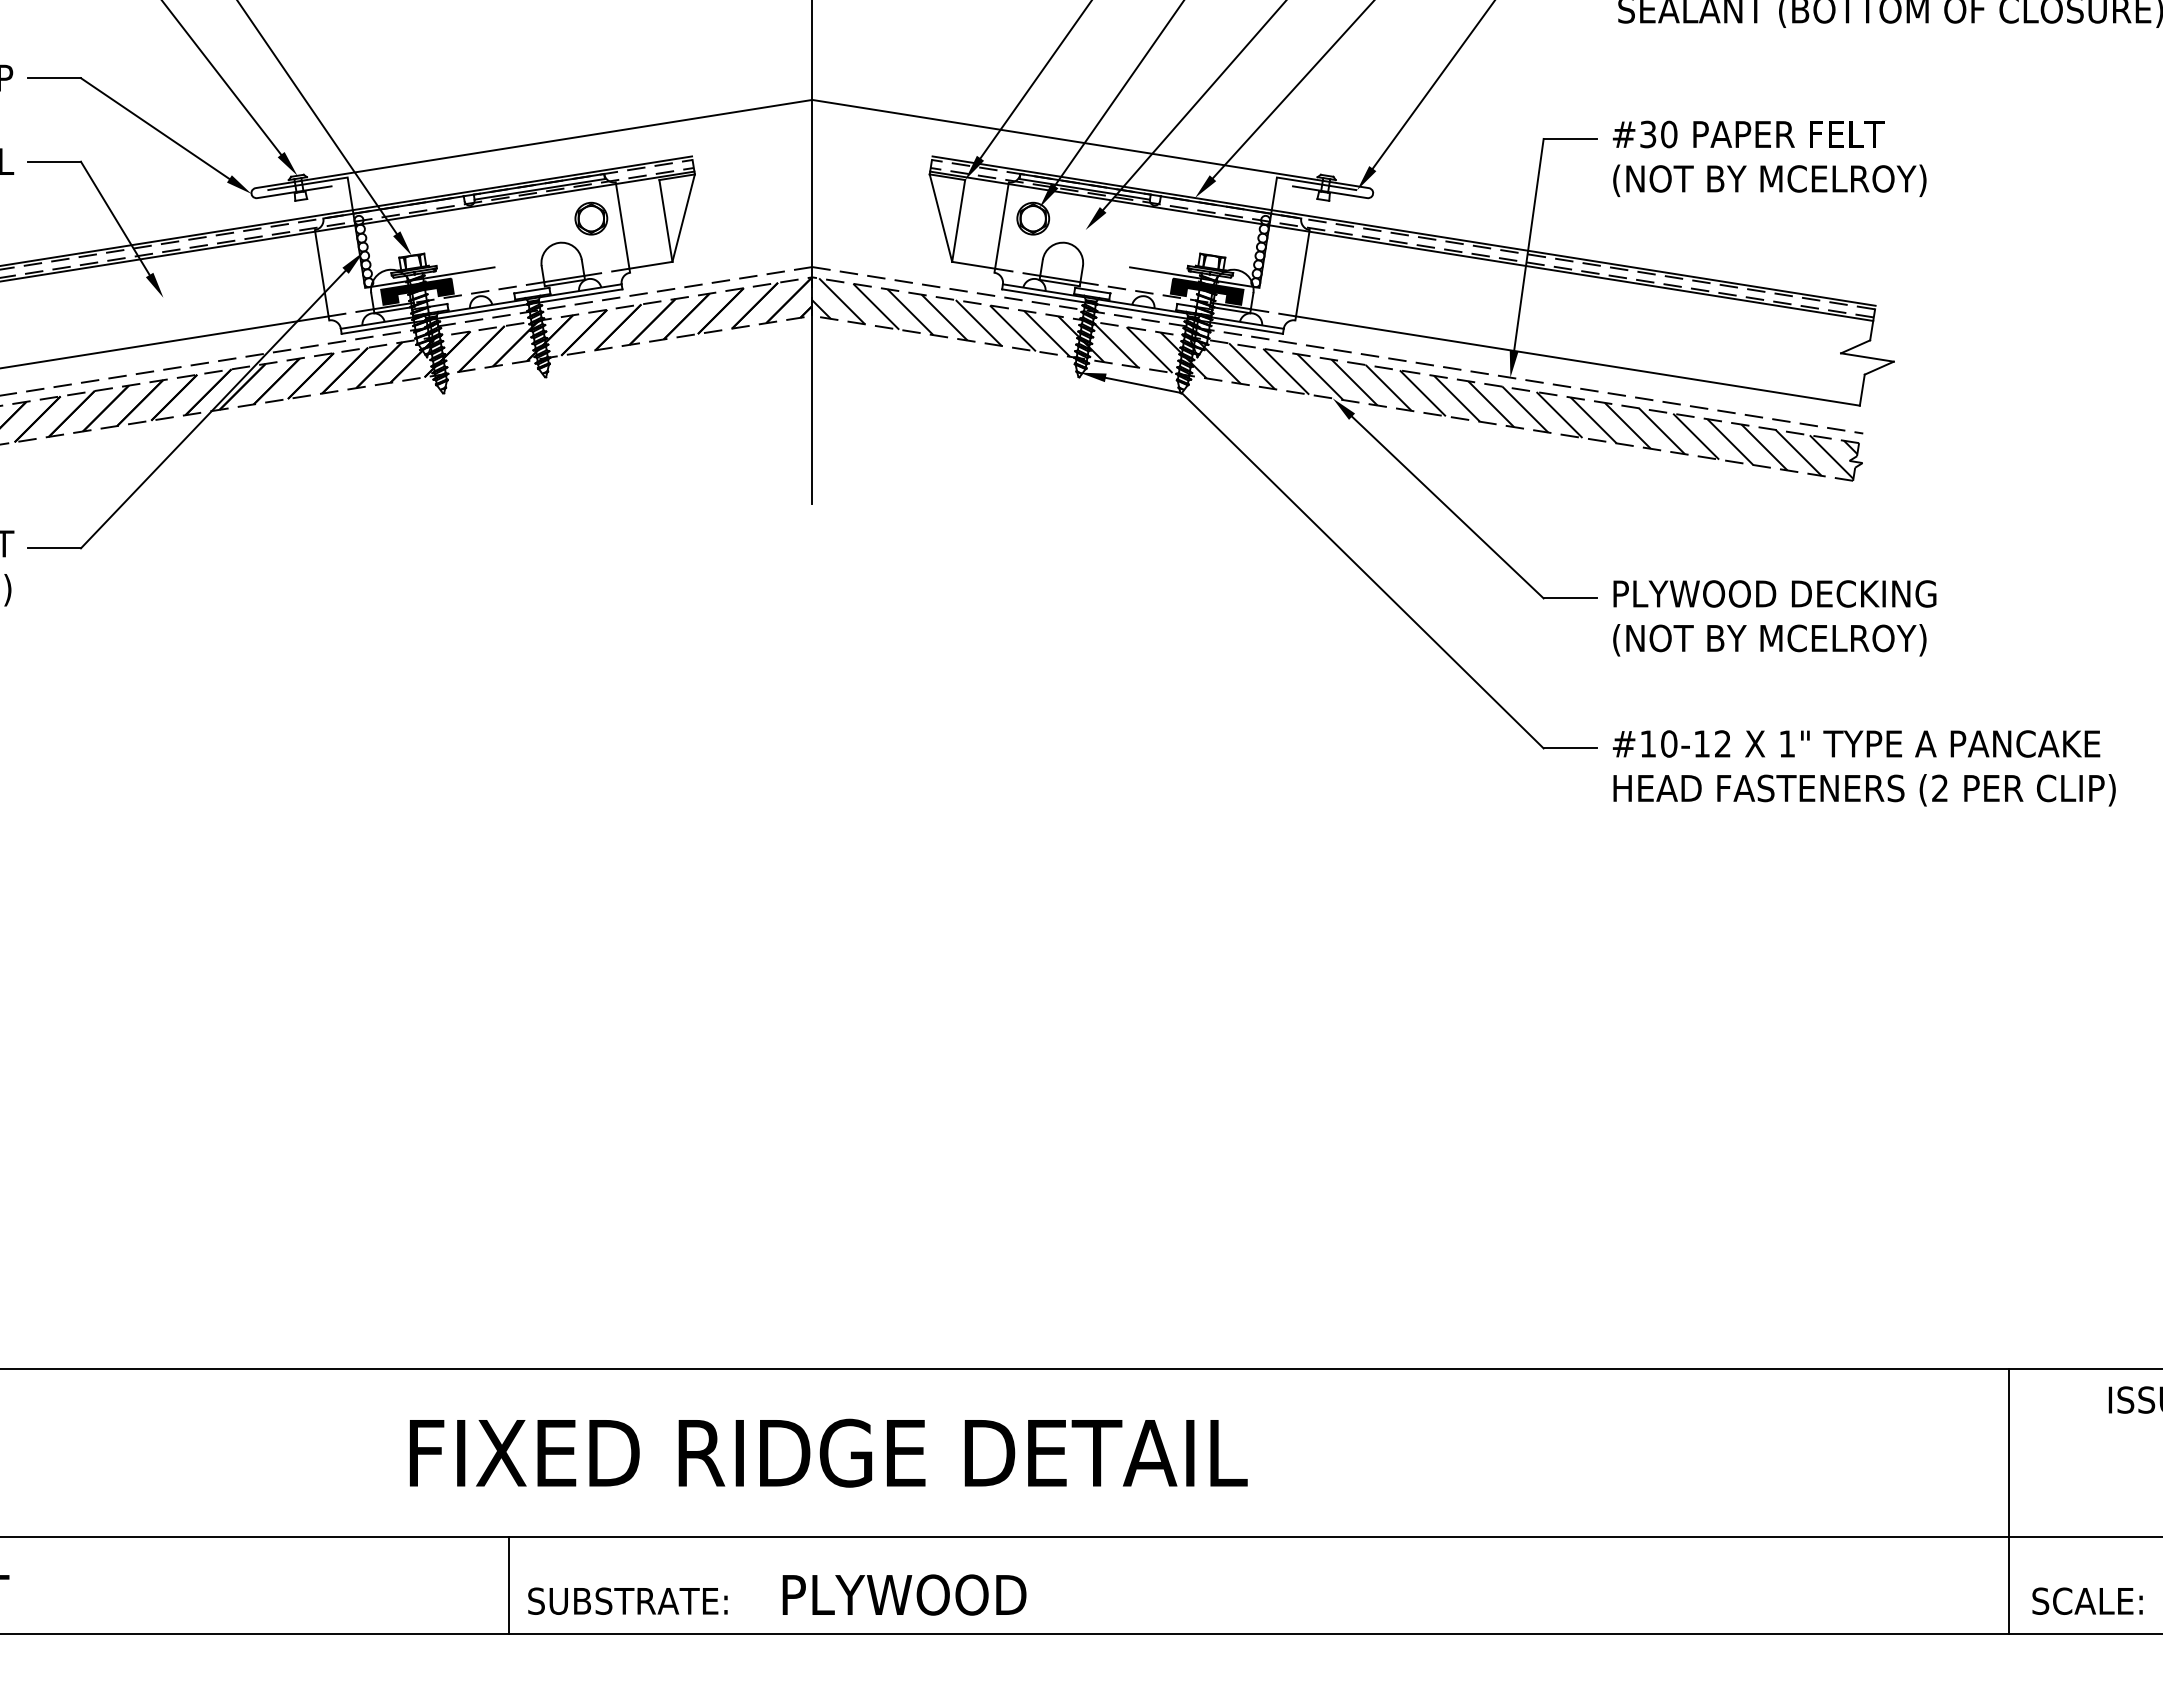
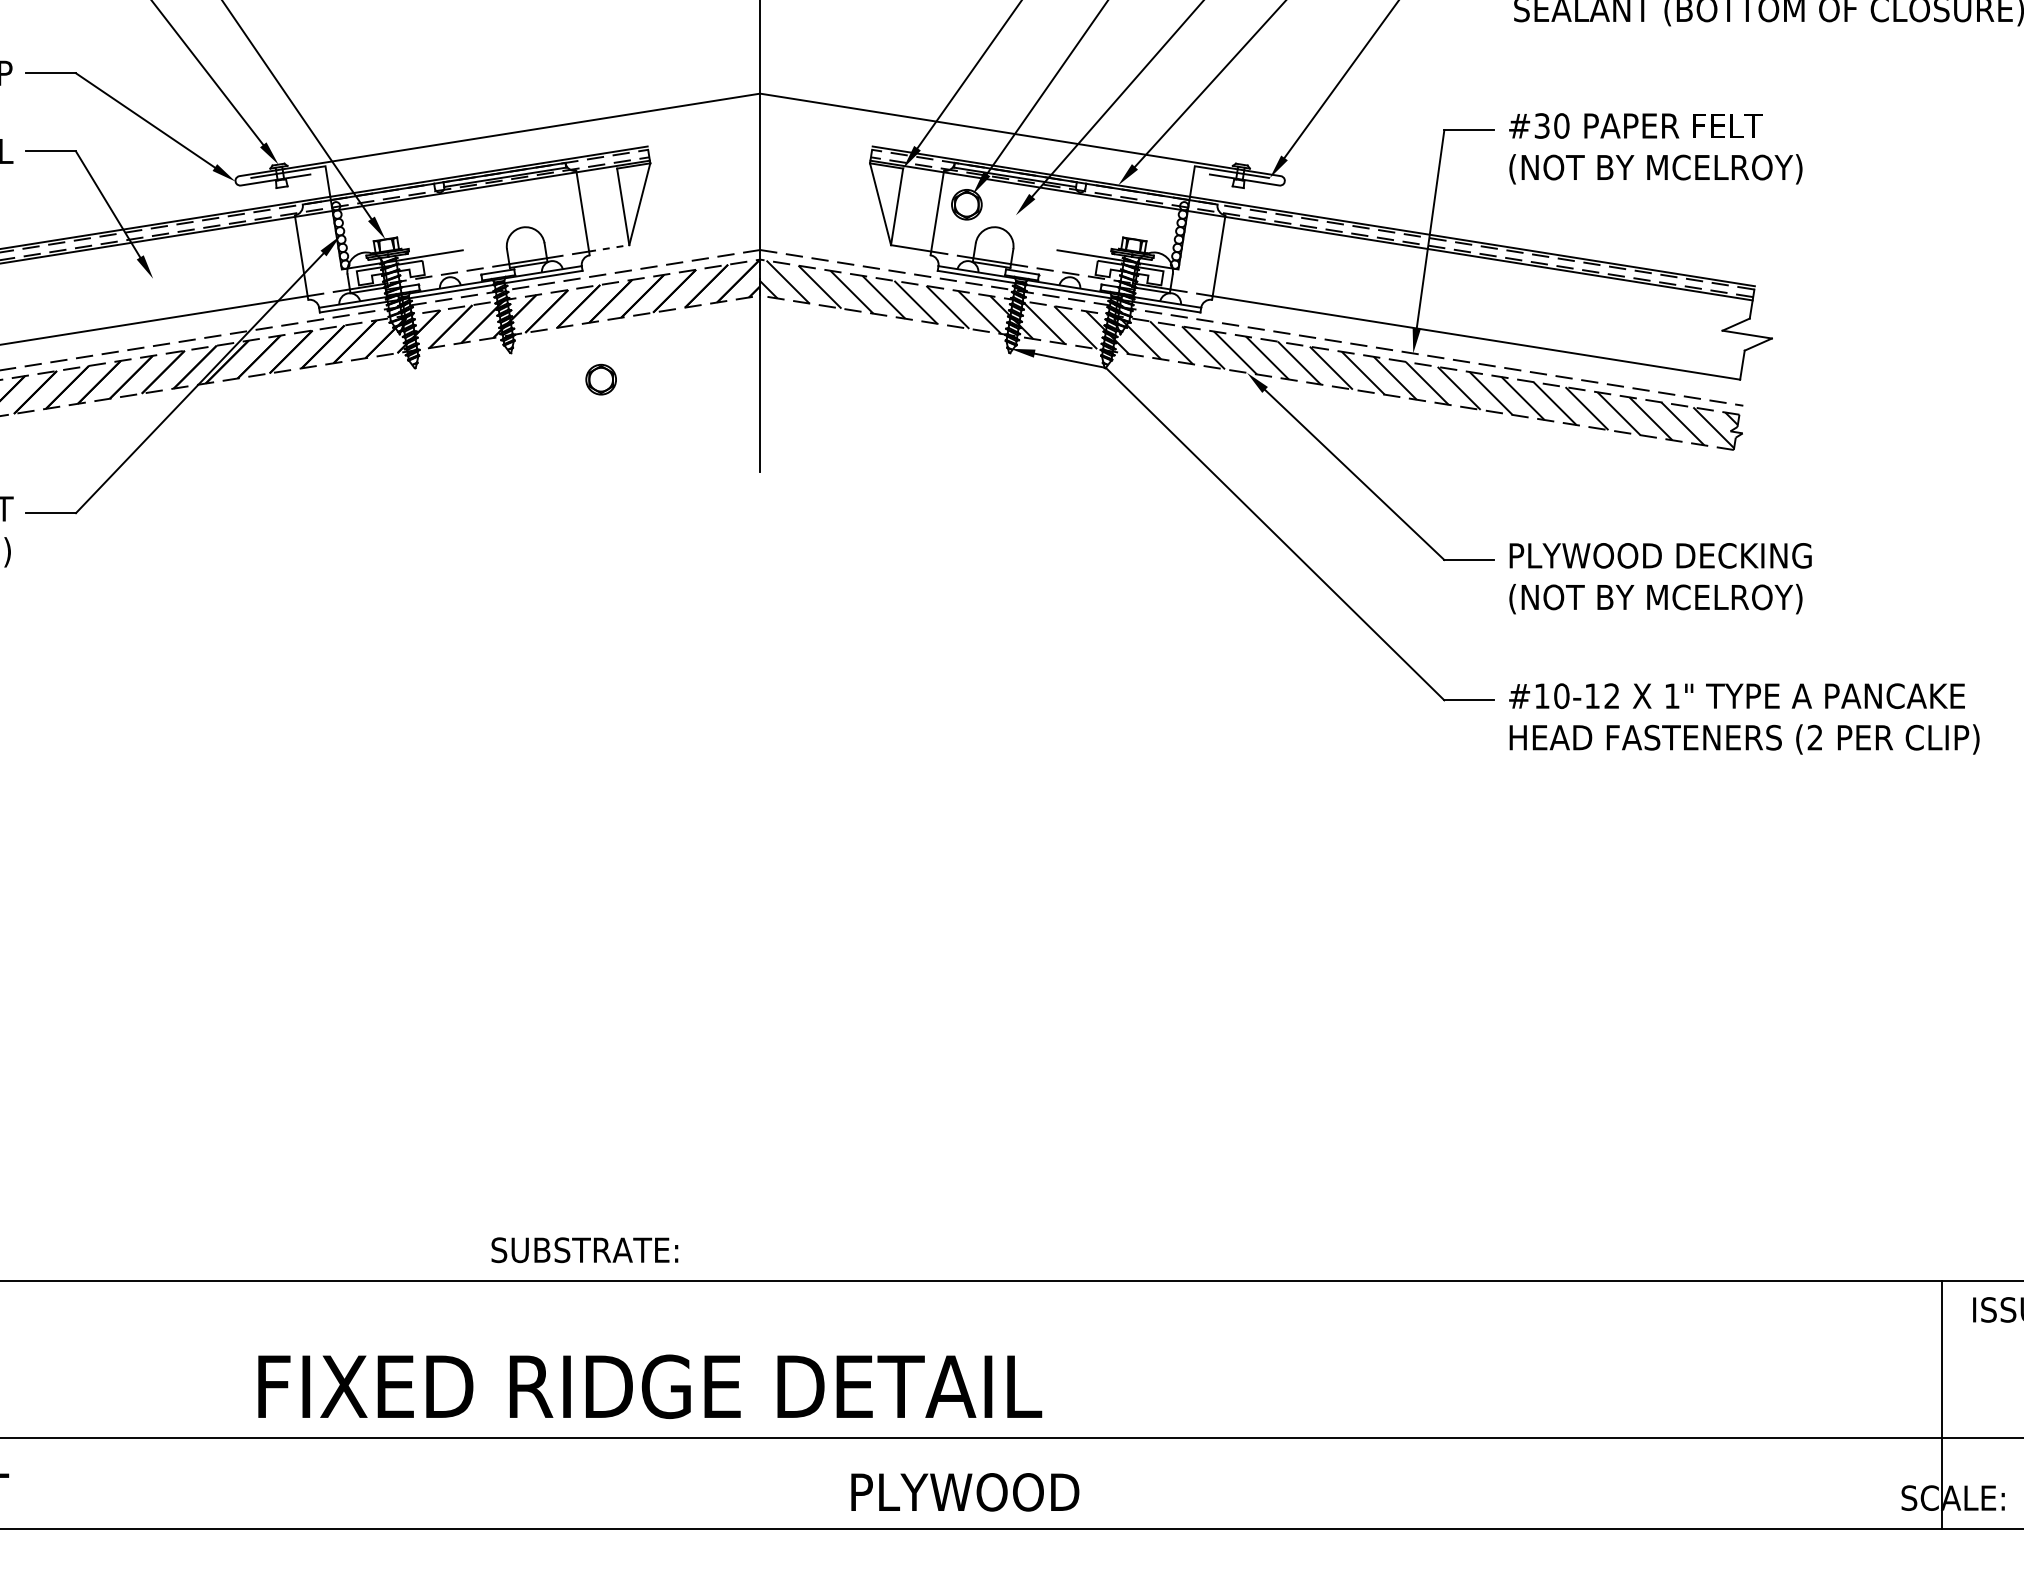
part: (591, 218) -> (601, 379), moved
line: (650, 265) -> (608, 248), solid -> dashed
fill: (417, 291) -> (390, 272), removed
fill: (1206, 291) -> (1128, 272), removed
text: (828, 1452) -> (649, 1386), moved
line: (2008, 1501) -> (1941, 1404), moved
line: (509, 1585) -> (476, 1483), removed
text: (904, 1594) -> (965, 1491), moved
text: (627, 1600) -> (584, 1249), moved

